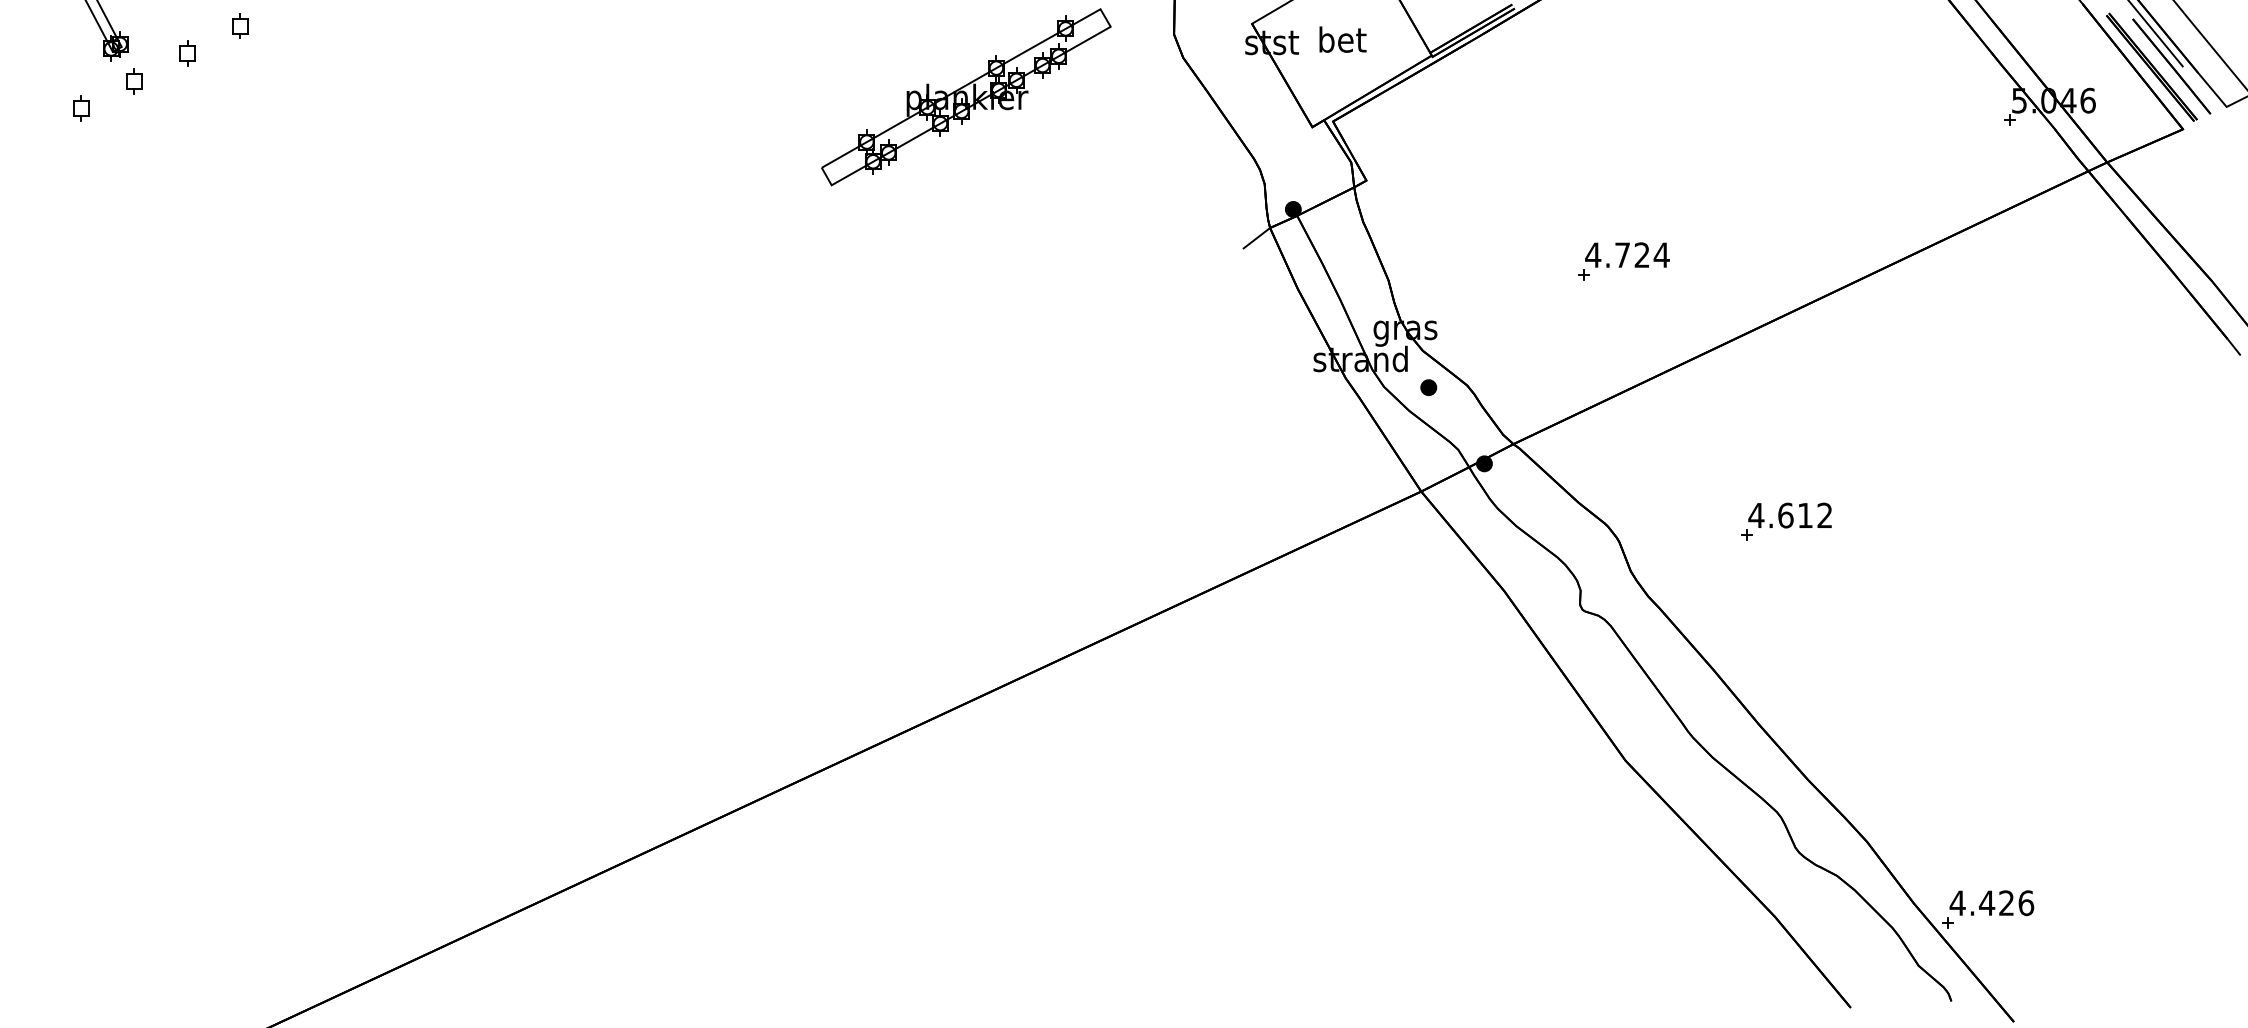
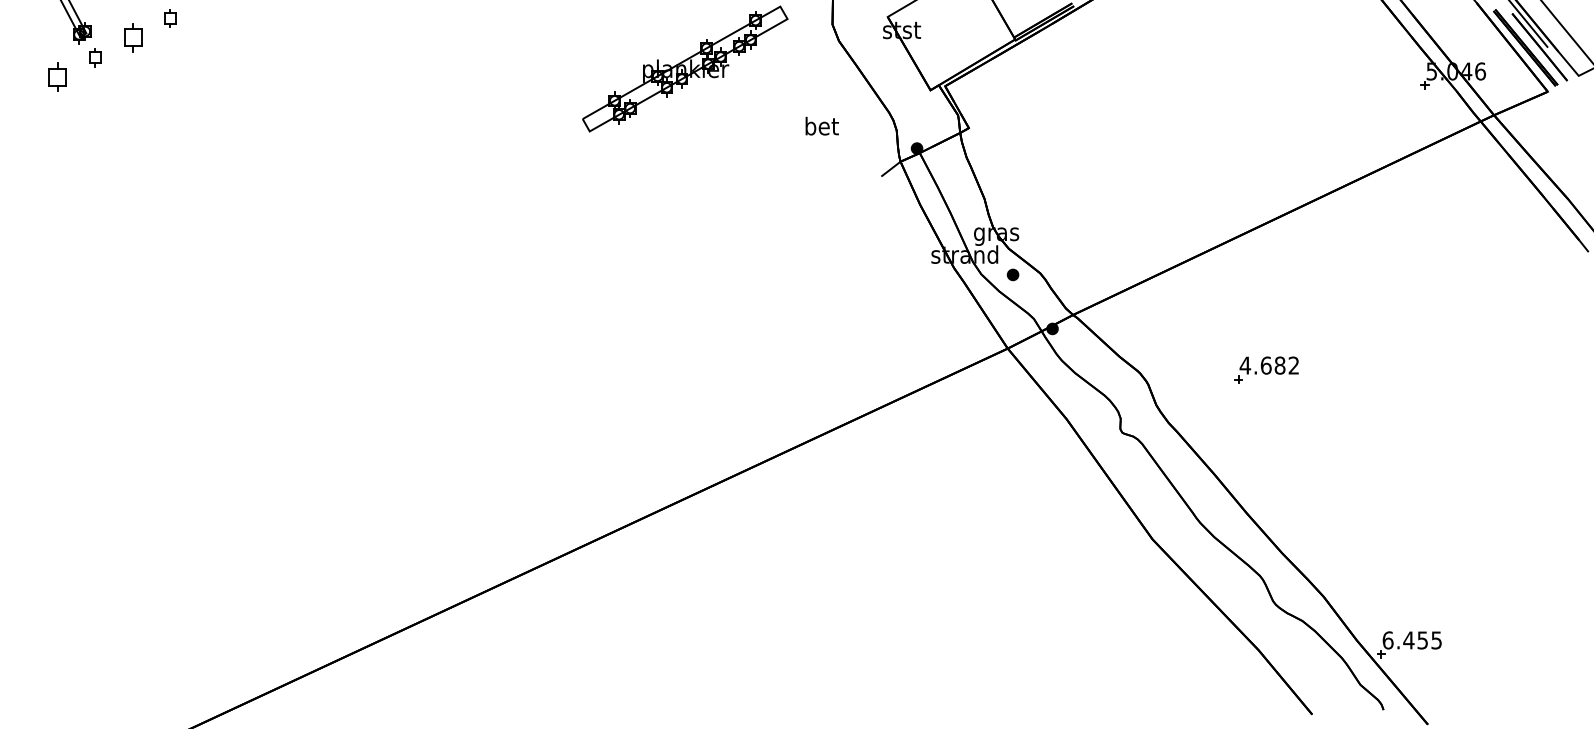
text: (1341, 38) -> (821, 125), moved
part: (186, 52) -> (132, 37), size x1.6
part: (80, 107) -> (57, 76), size x1.6
part: (1622, 261) -> (1150, 185), removed
text: (1804, 515) -> (1279, 365), 4.612 -> 4.682
text: (1992, 903) -> (1412, 640), 4.426 -> 6.455

